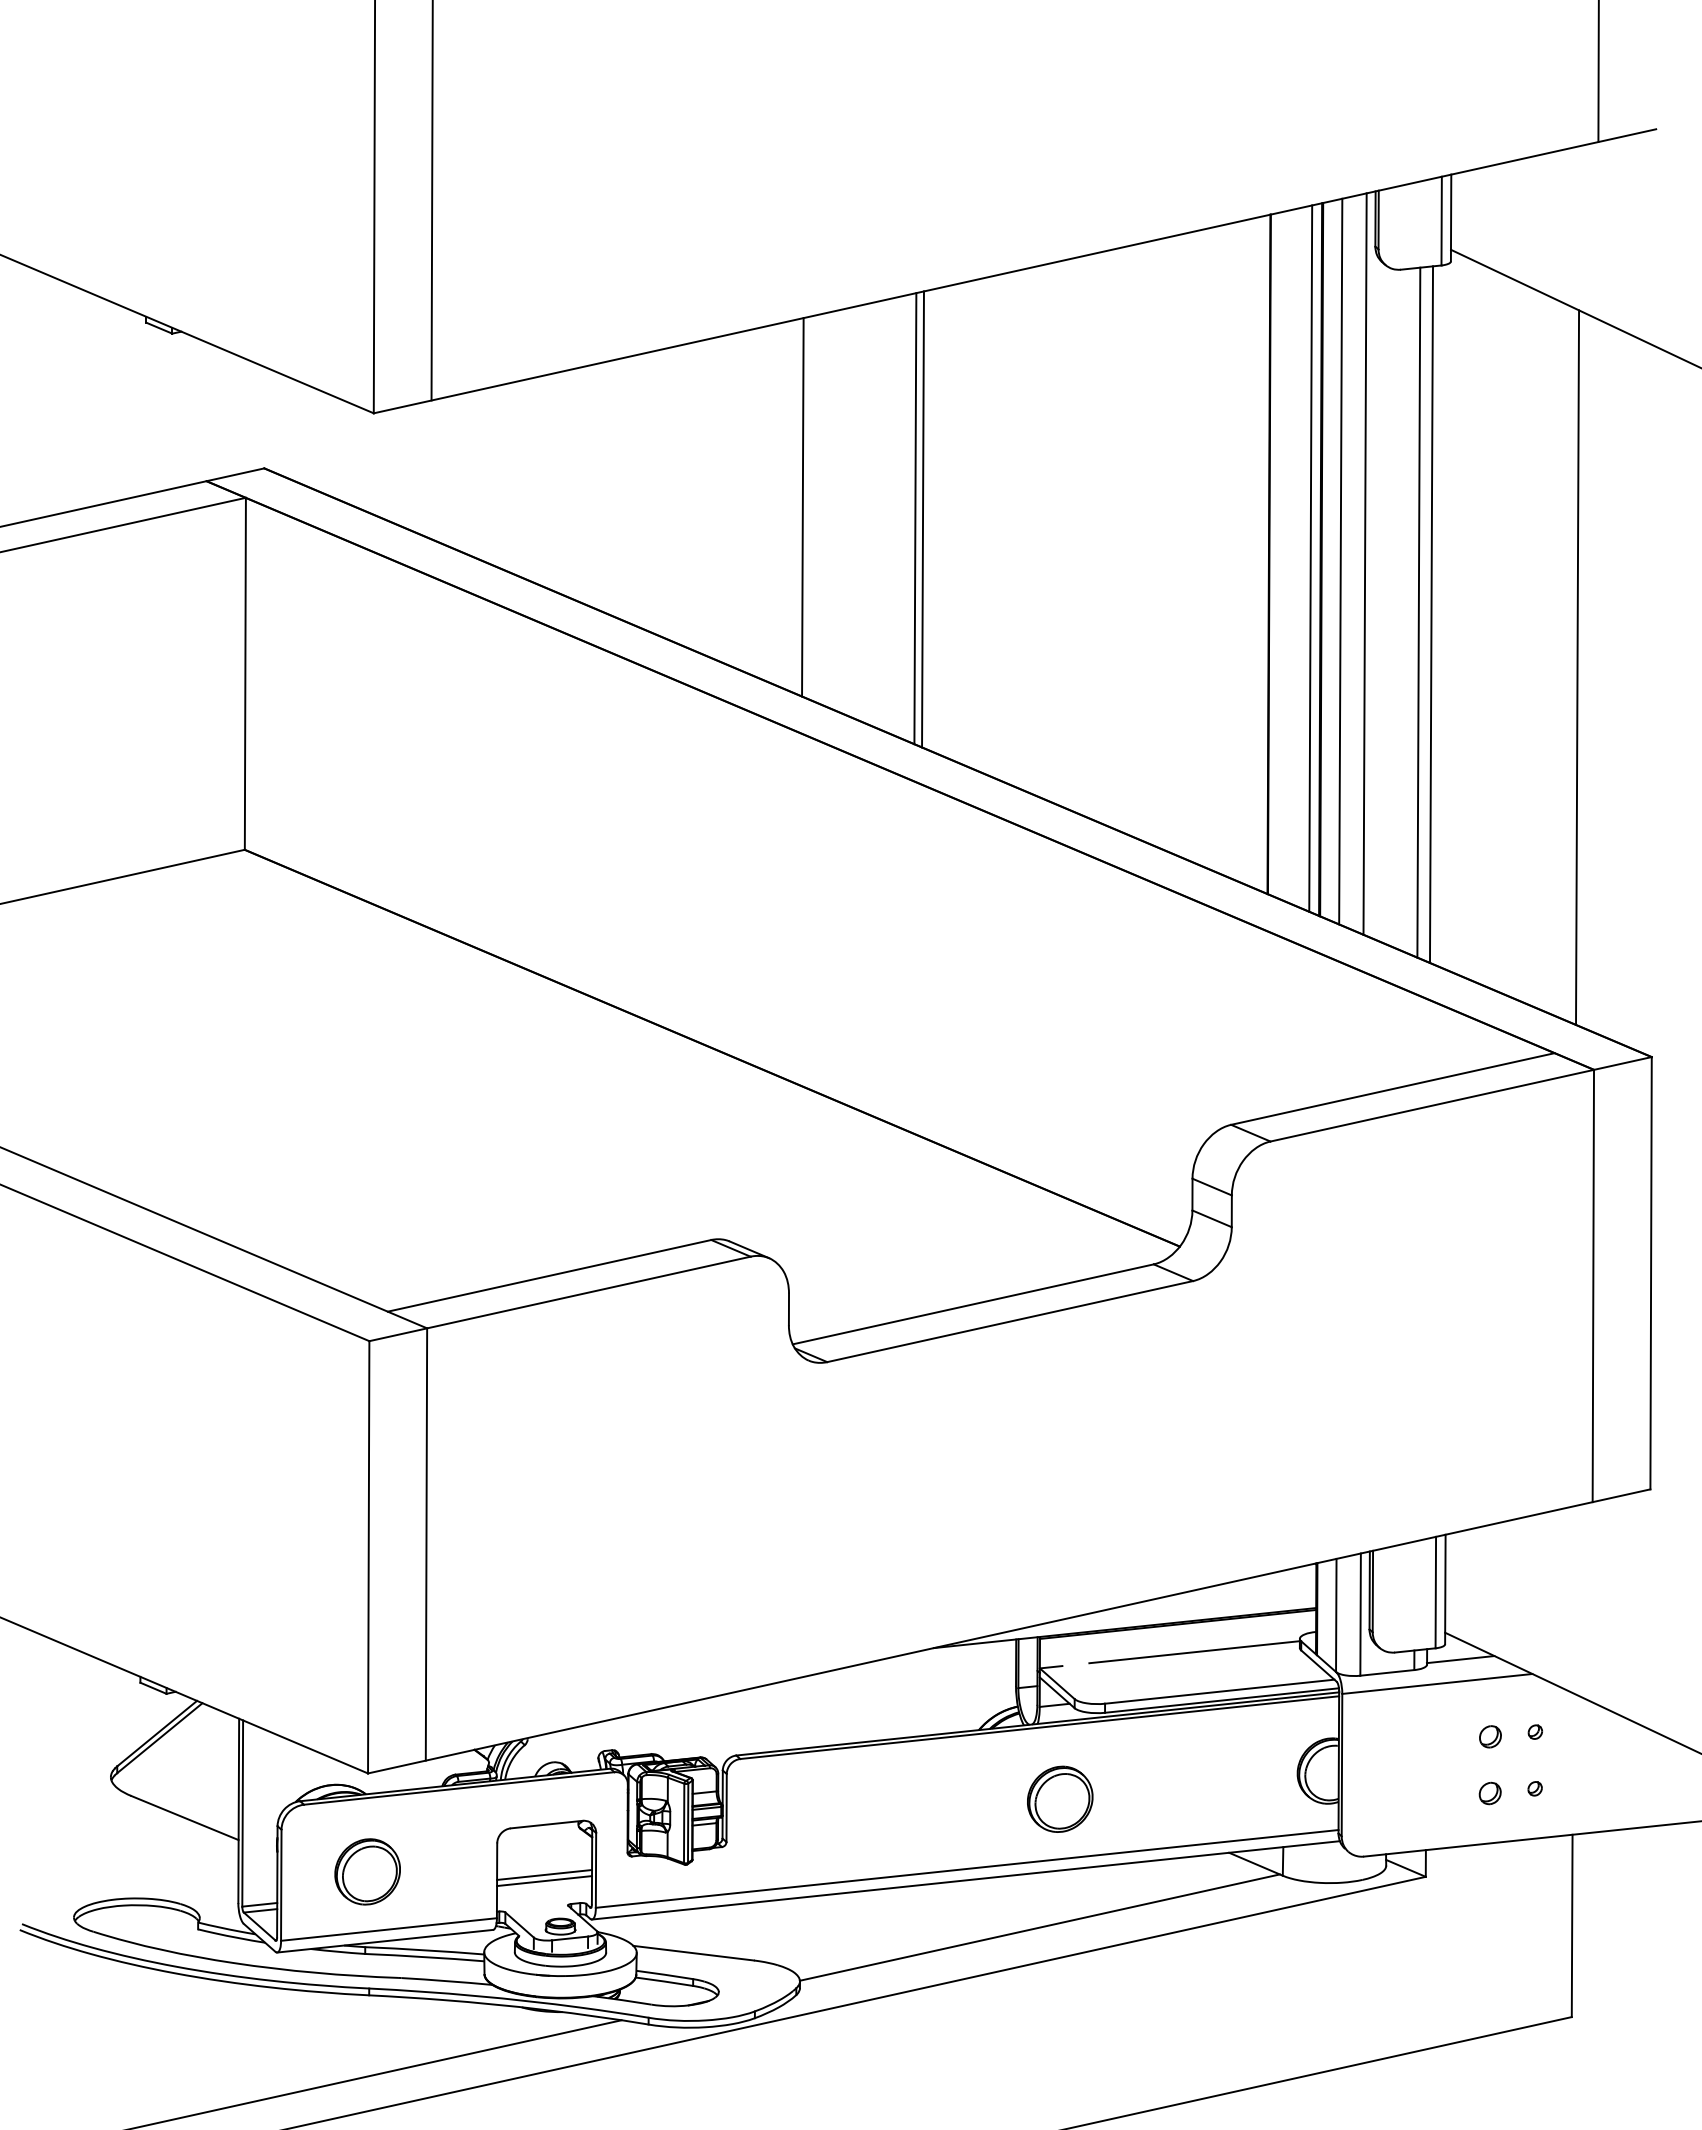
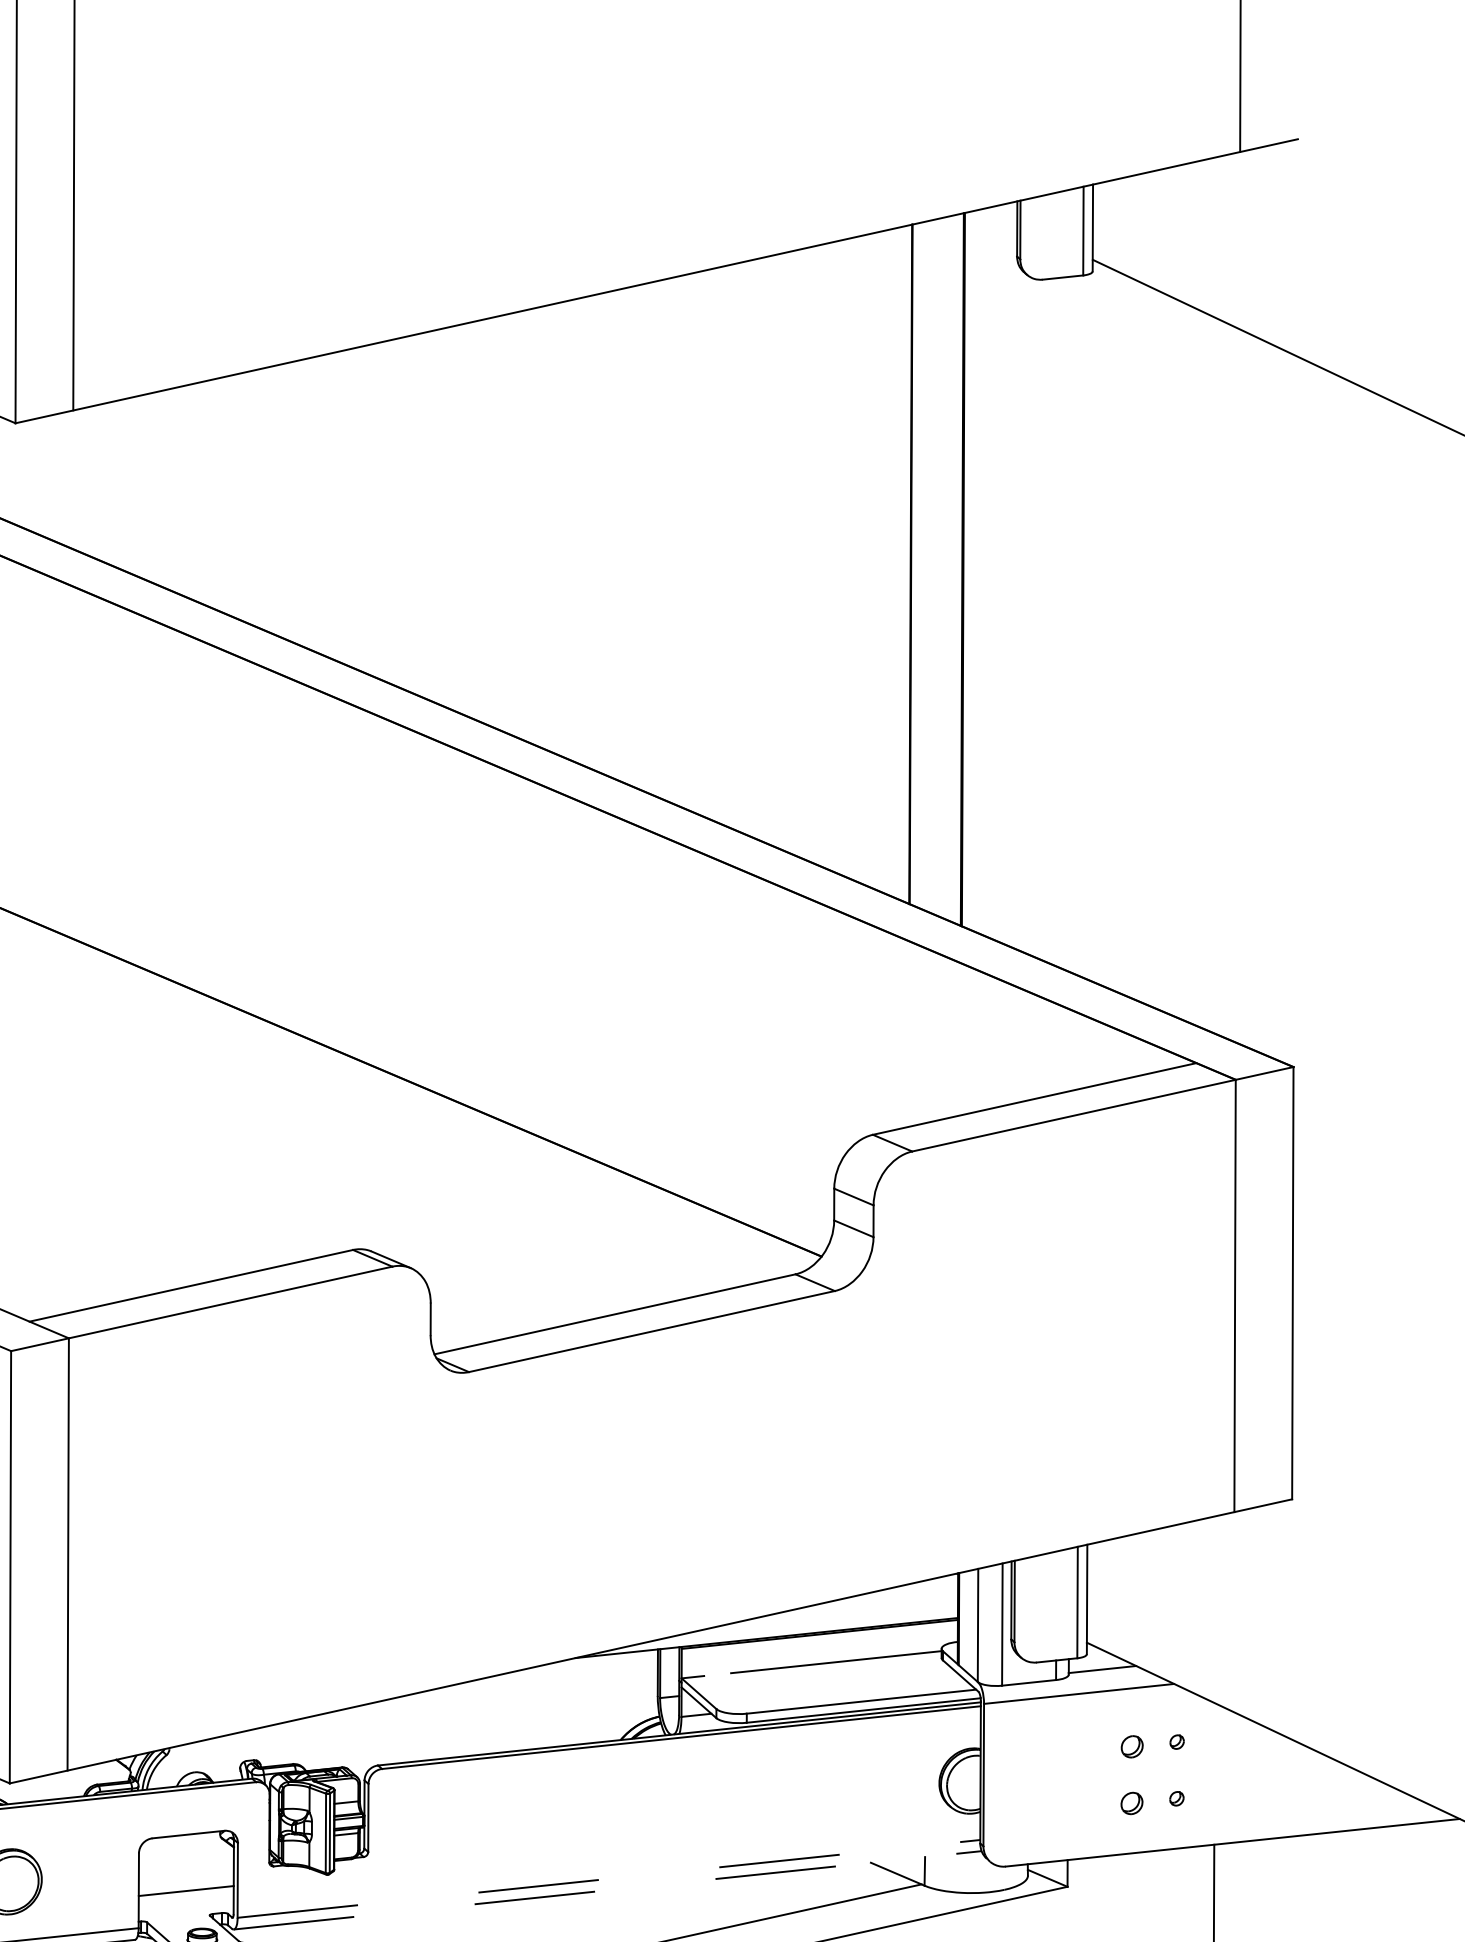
line: (802, 507) -> (444, 517), removed
line: (915, 518) -> (557, 528), removed
line: (922, 519) -> (564, 529), removed
line: (1310, 558) -> (952, 568), removed
line: (1340, 561) -> (982, 571), removed
line: (1364, 563) -> (1006, 573), removed
line: (1418, 612) -> (1060, 622), removed
line: (1431, 614) -> (1073, 624), removed
line: (1577, 667) -> (1219, 677), removed
part: (1060, 1798) -> (702, 1808), removed
line: (967, 1868) -> (609, 1878), solid -> dashed
line: (544, 1874) -> (186, 1884), removed
line: (965, 1880) -> (607, 1890), solid -> dashed

